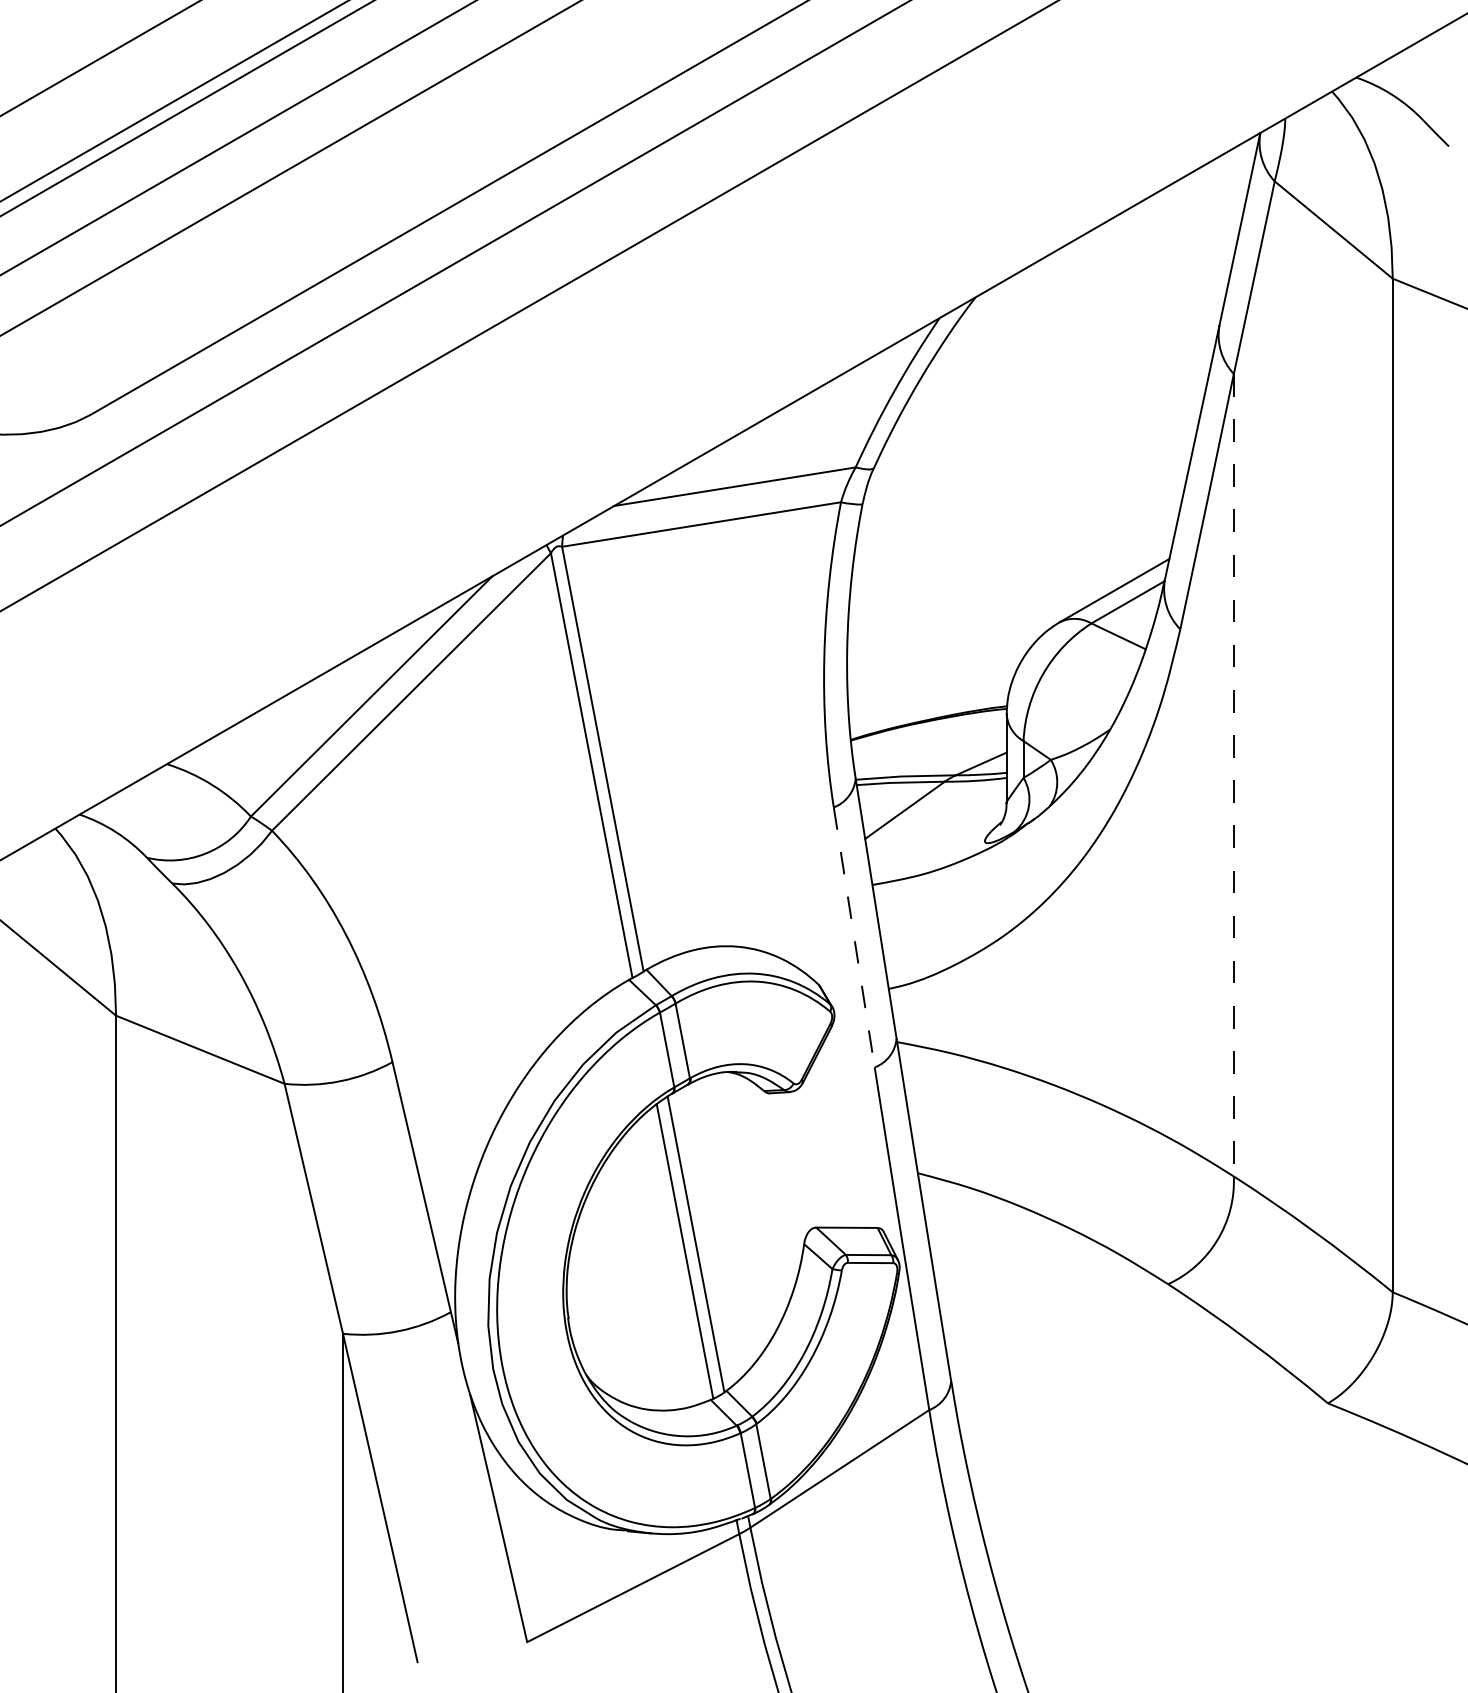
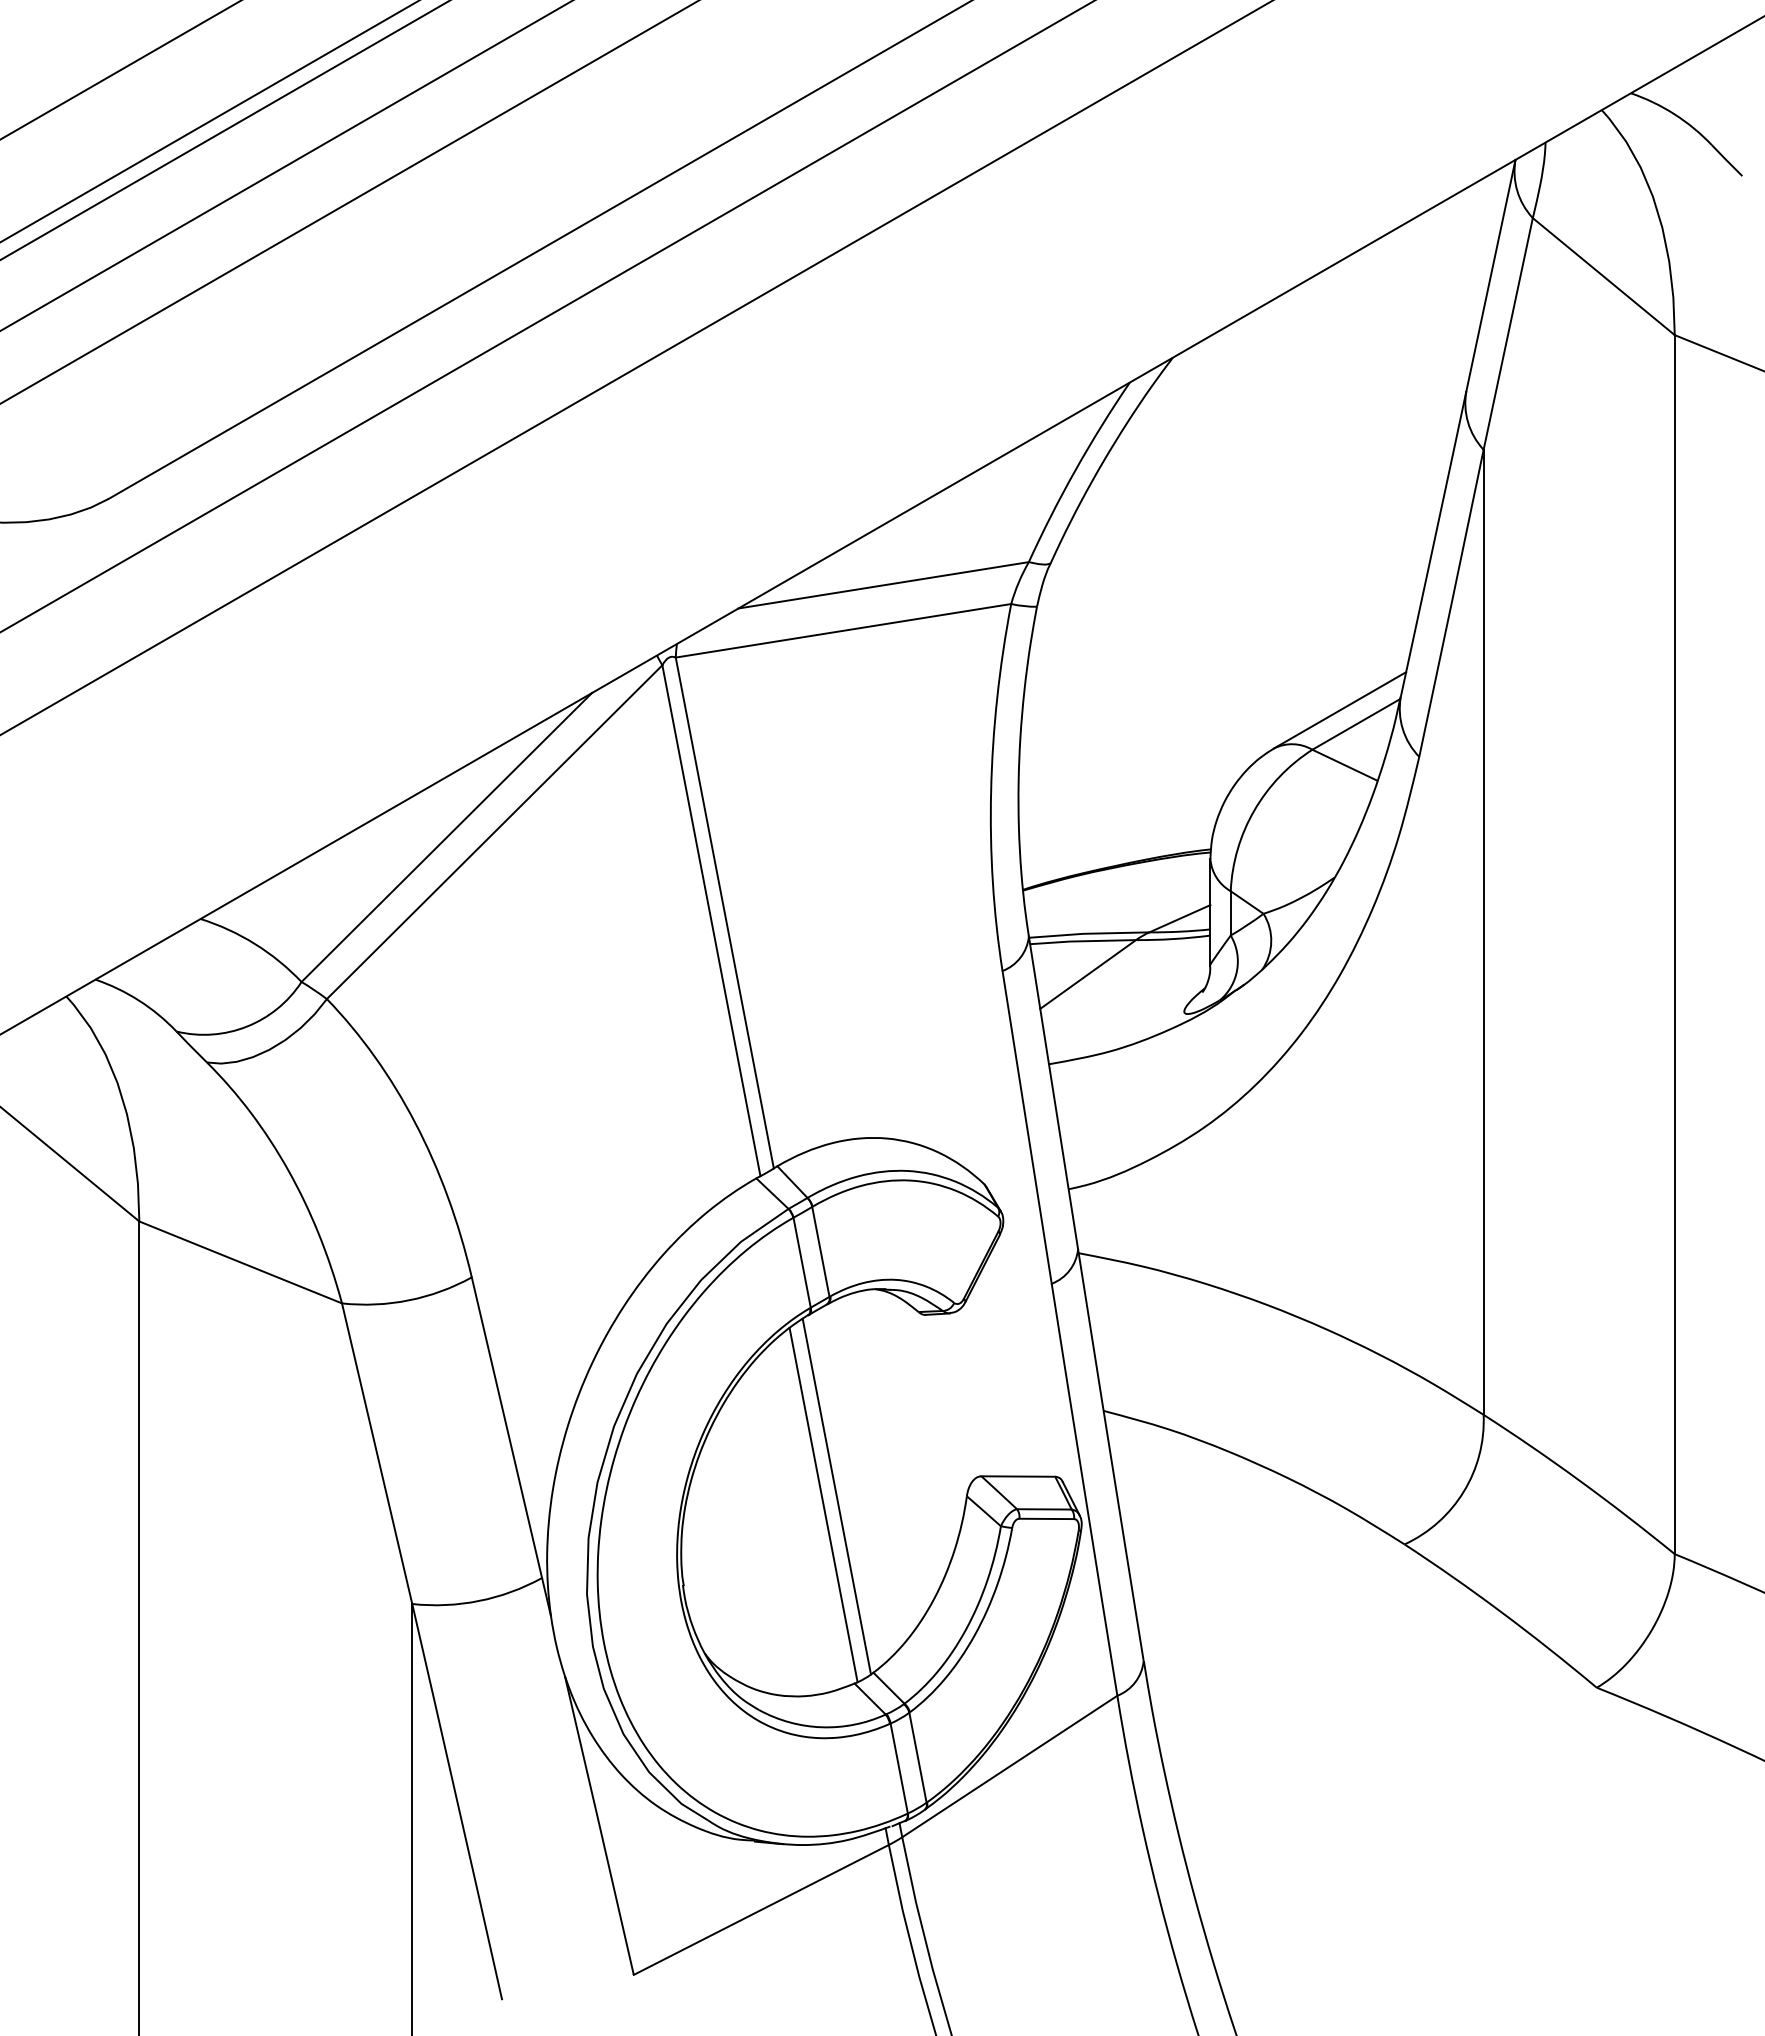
line: (1233, 775) -> (1483, 932), dashed -> solid
line: (854, 937) -> (1027, 1127), dashed -> solid

